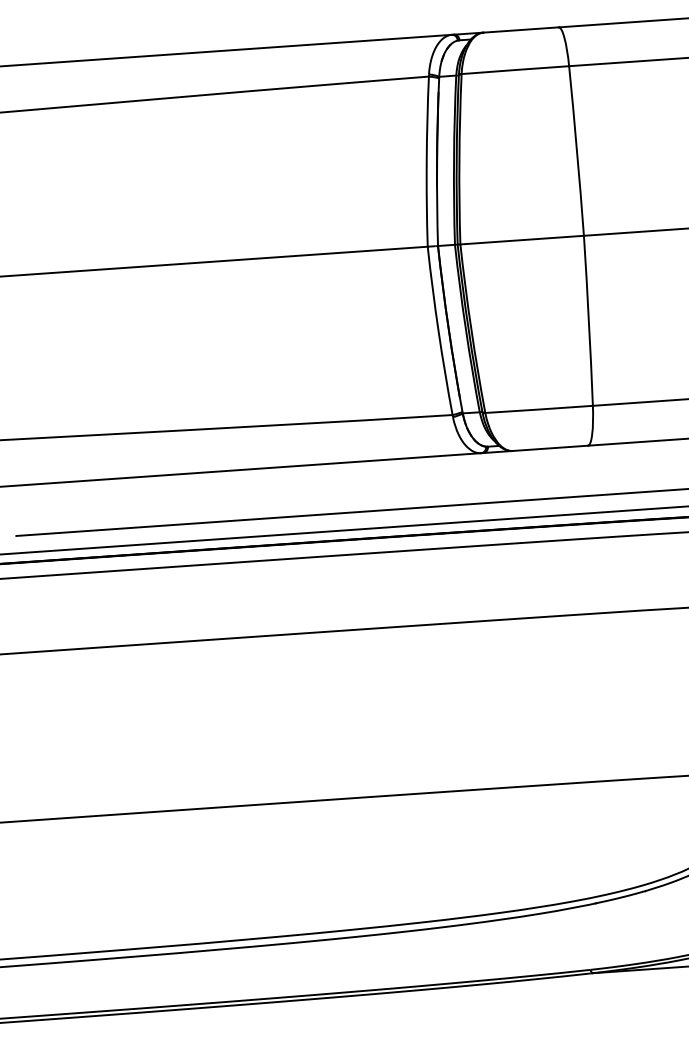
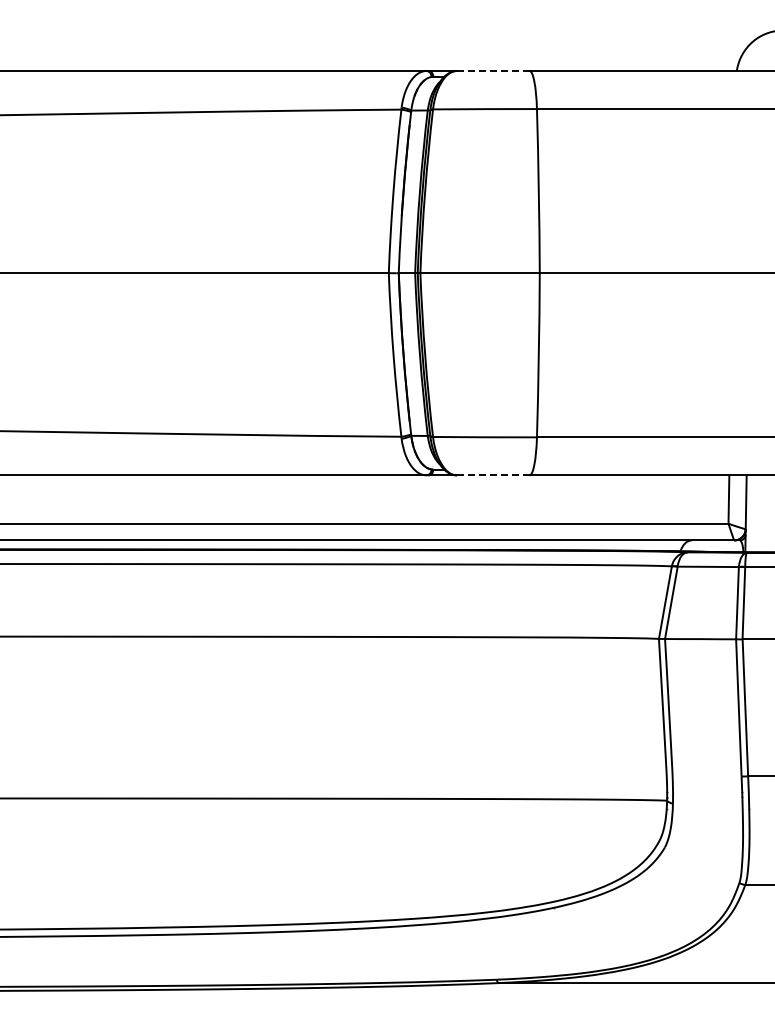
line: (521, 30) -> (493, 71), solid -> dashed
line: (550, 448) -> (493, 475), solid -> dashed

